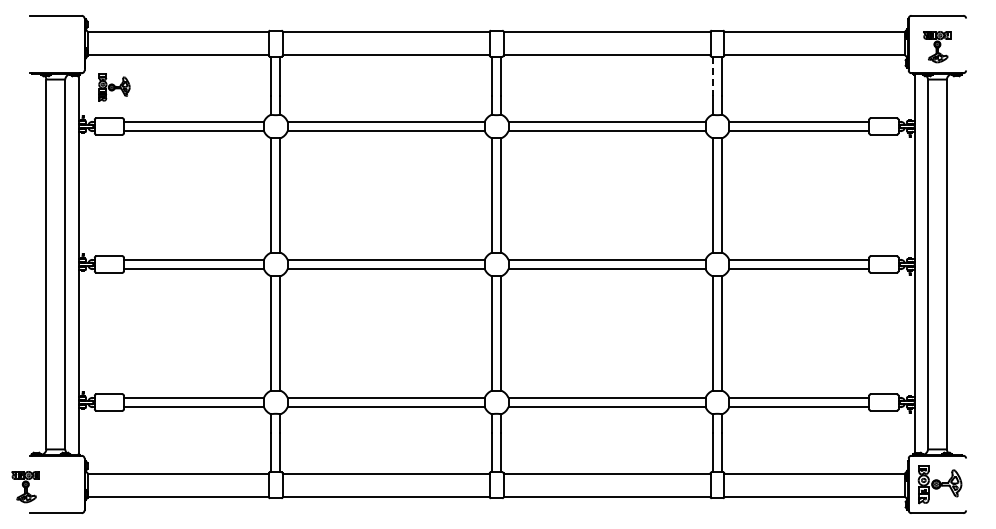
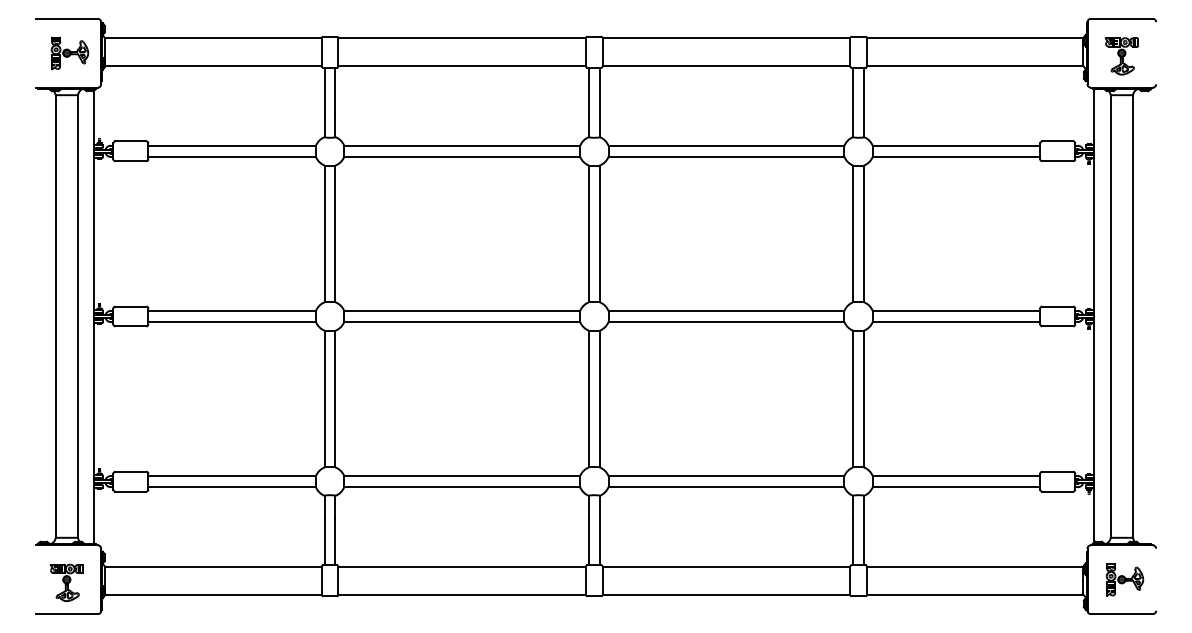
line: (713, 76) -> (853, 91), dashed -> solid
part: (114, 87) -> (70, 53), moved
part: (939, 484) -> (1124, 579), size x0.71
part: (25, 487) -> (66, 583), moved

